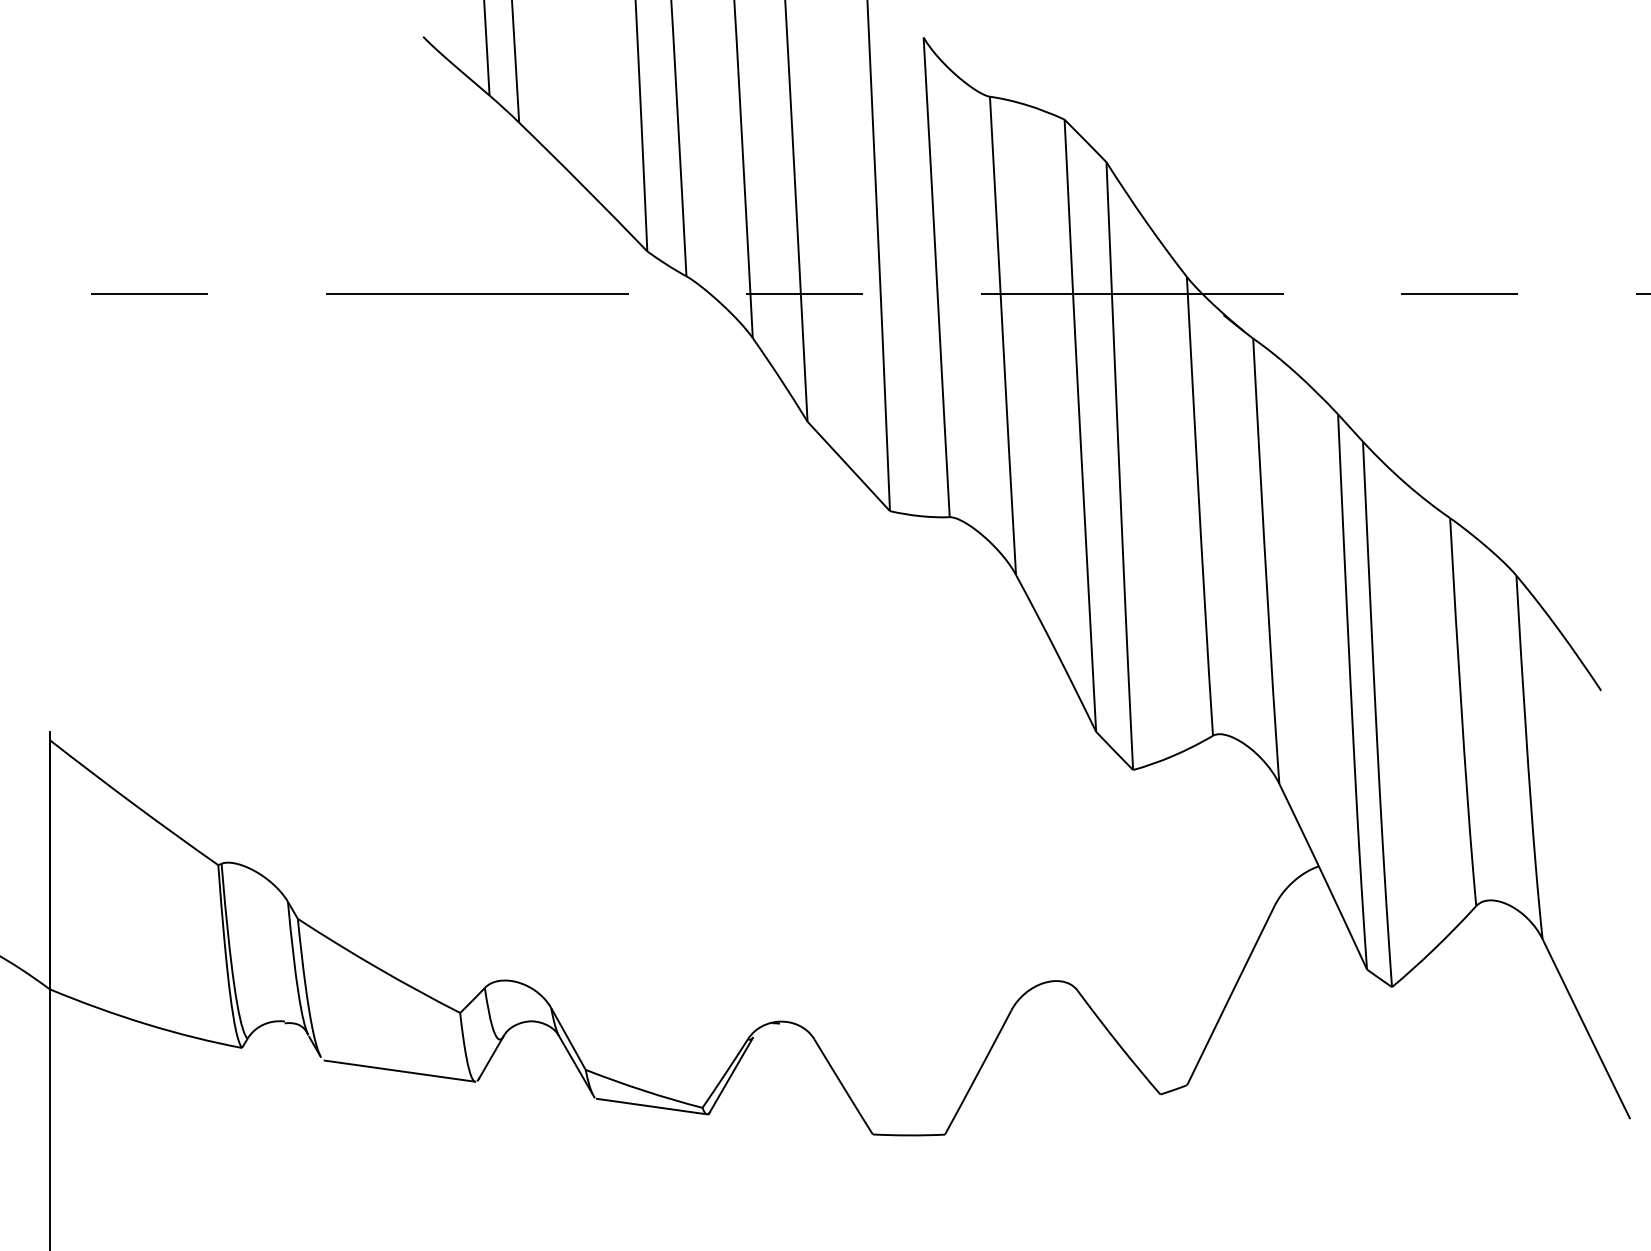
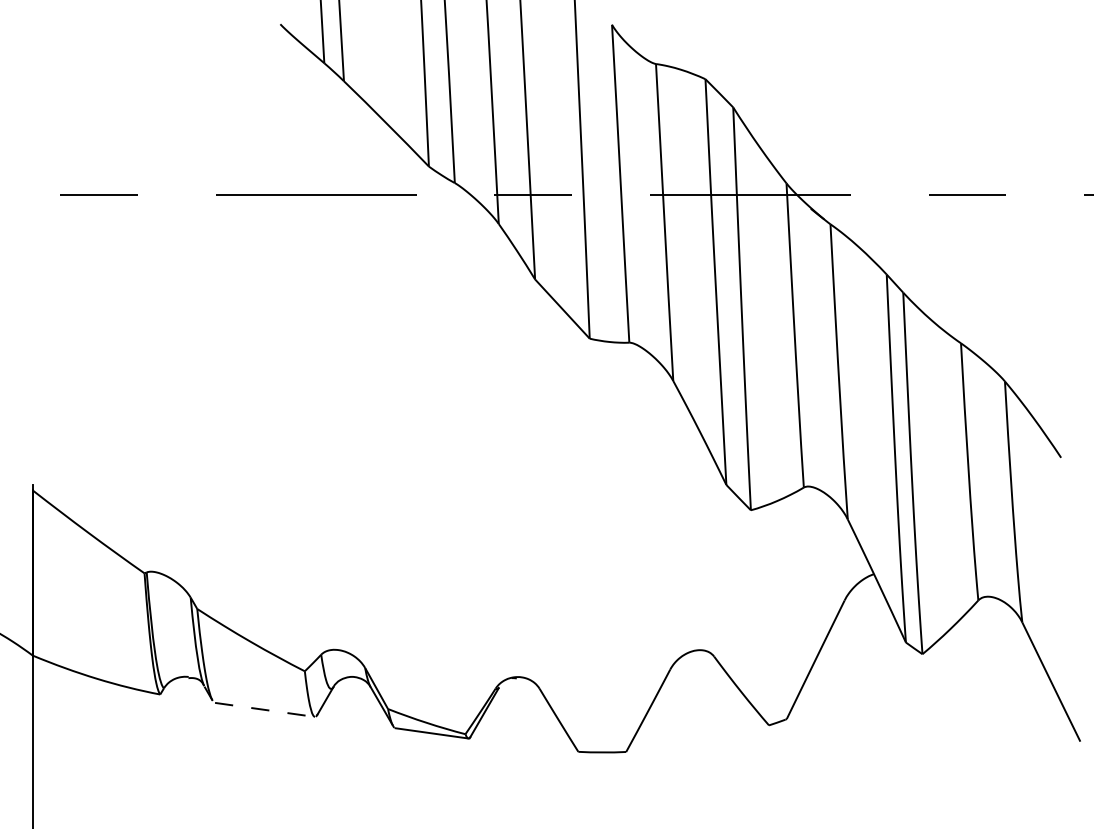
line: (400, 1070) -> (265, 709), solid -> dashed

